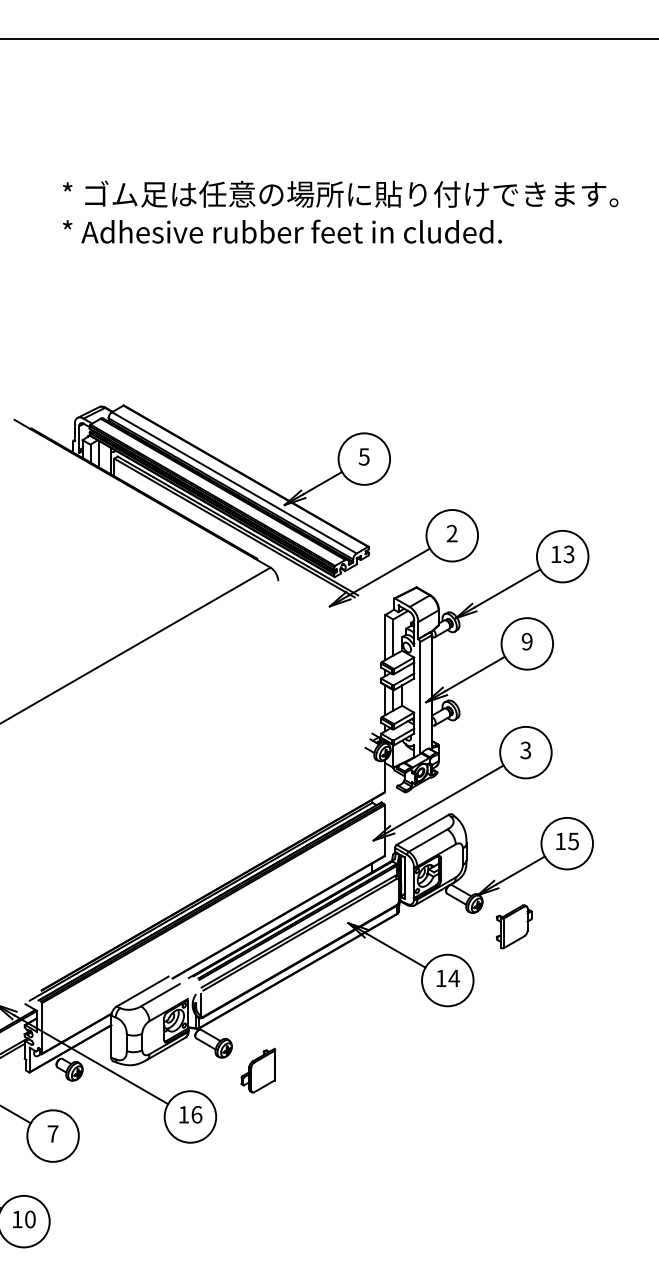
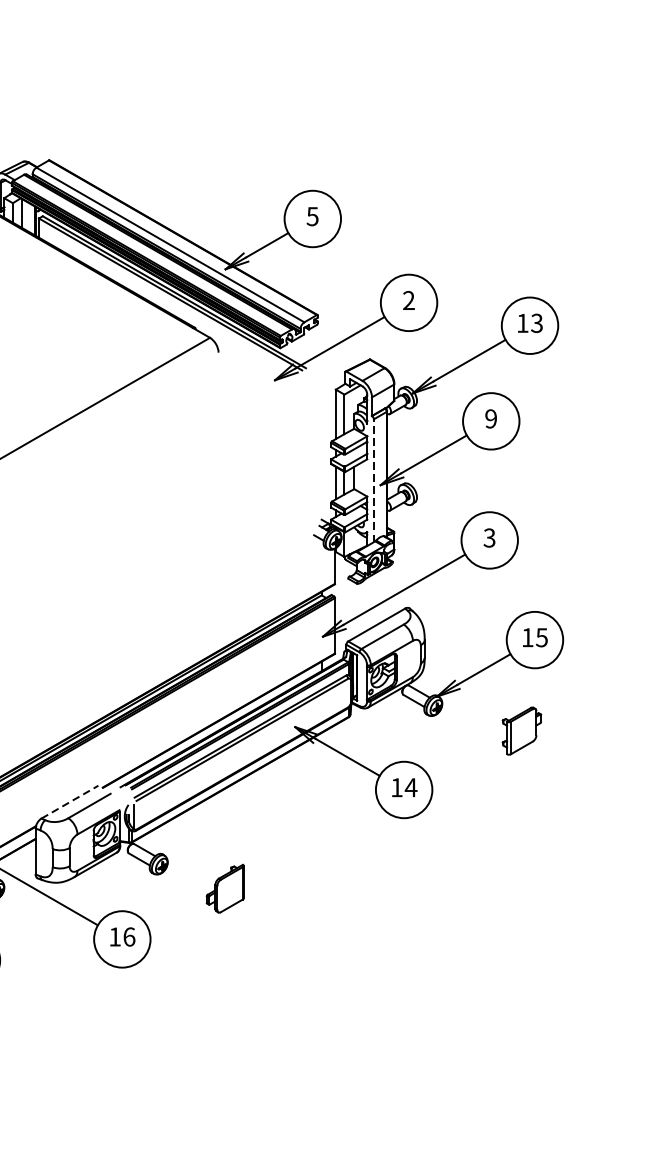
line: (420, 697) -> (374, 480), solid -> dashed
part: (513, 926) -> (521, 730), moved
line: (143, 991) -> (70, 801), solid -> dashed
part: (258, 1070) -> (225, 888), moved

